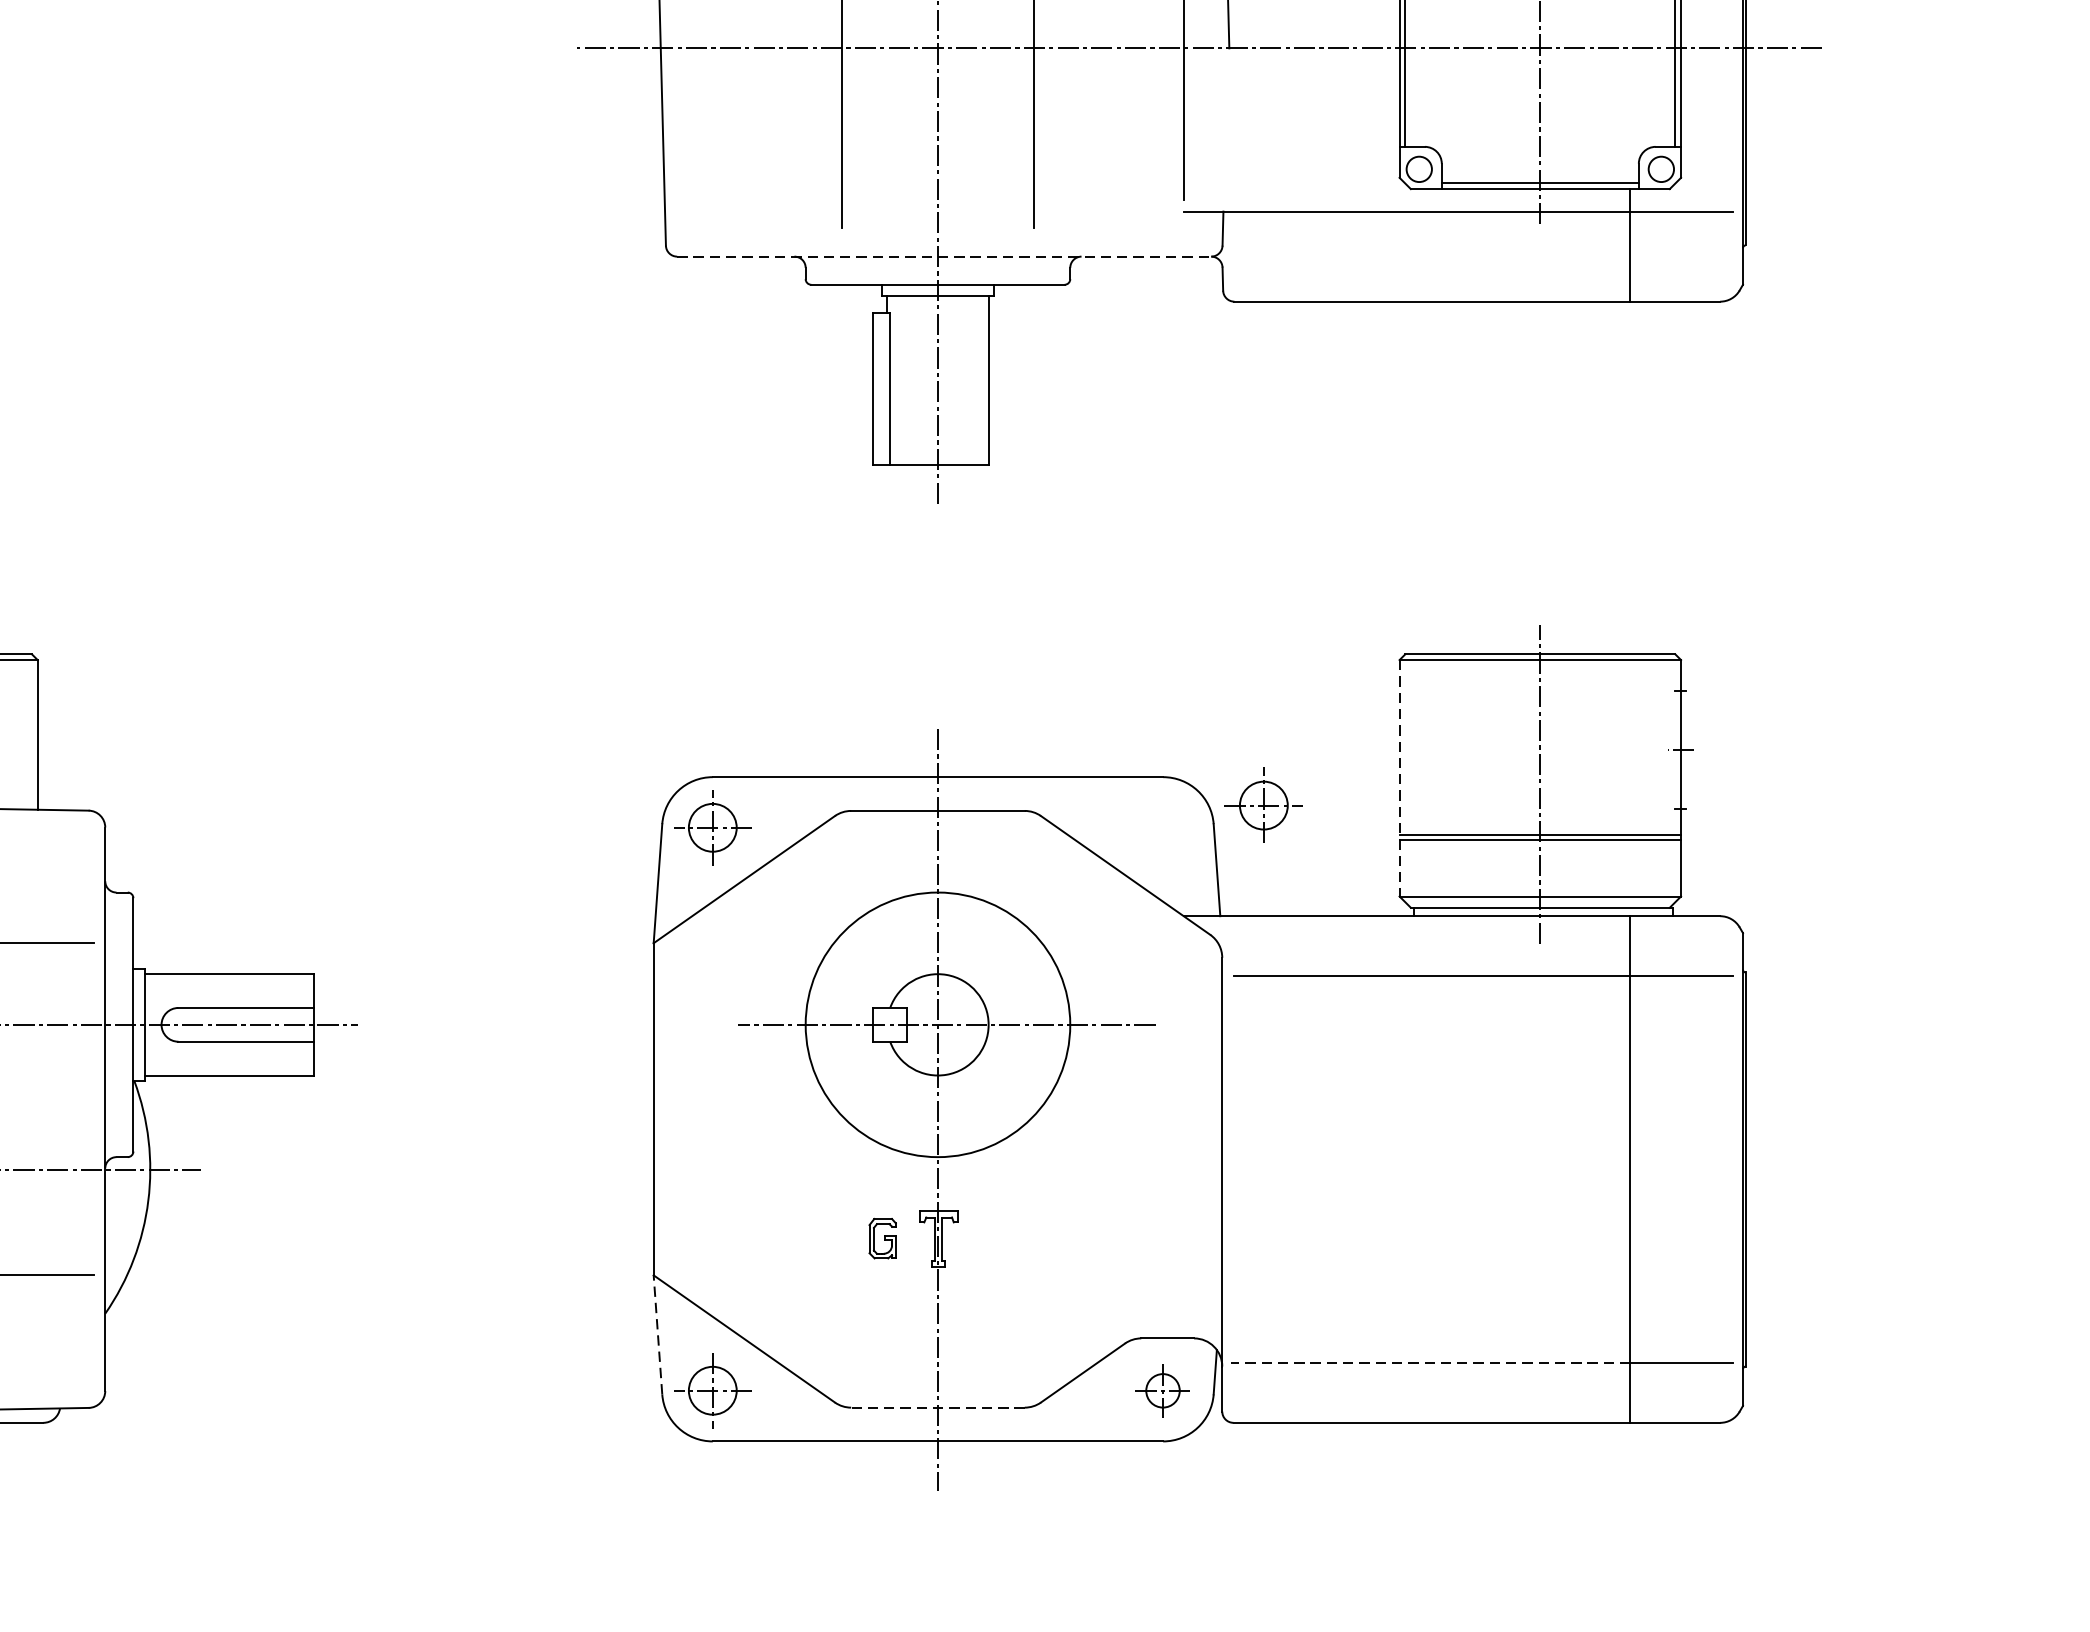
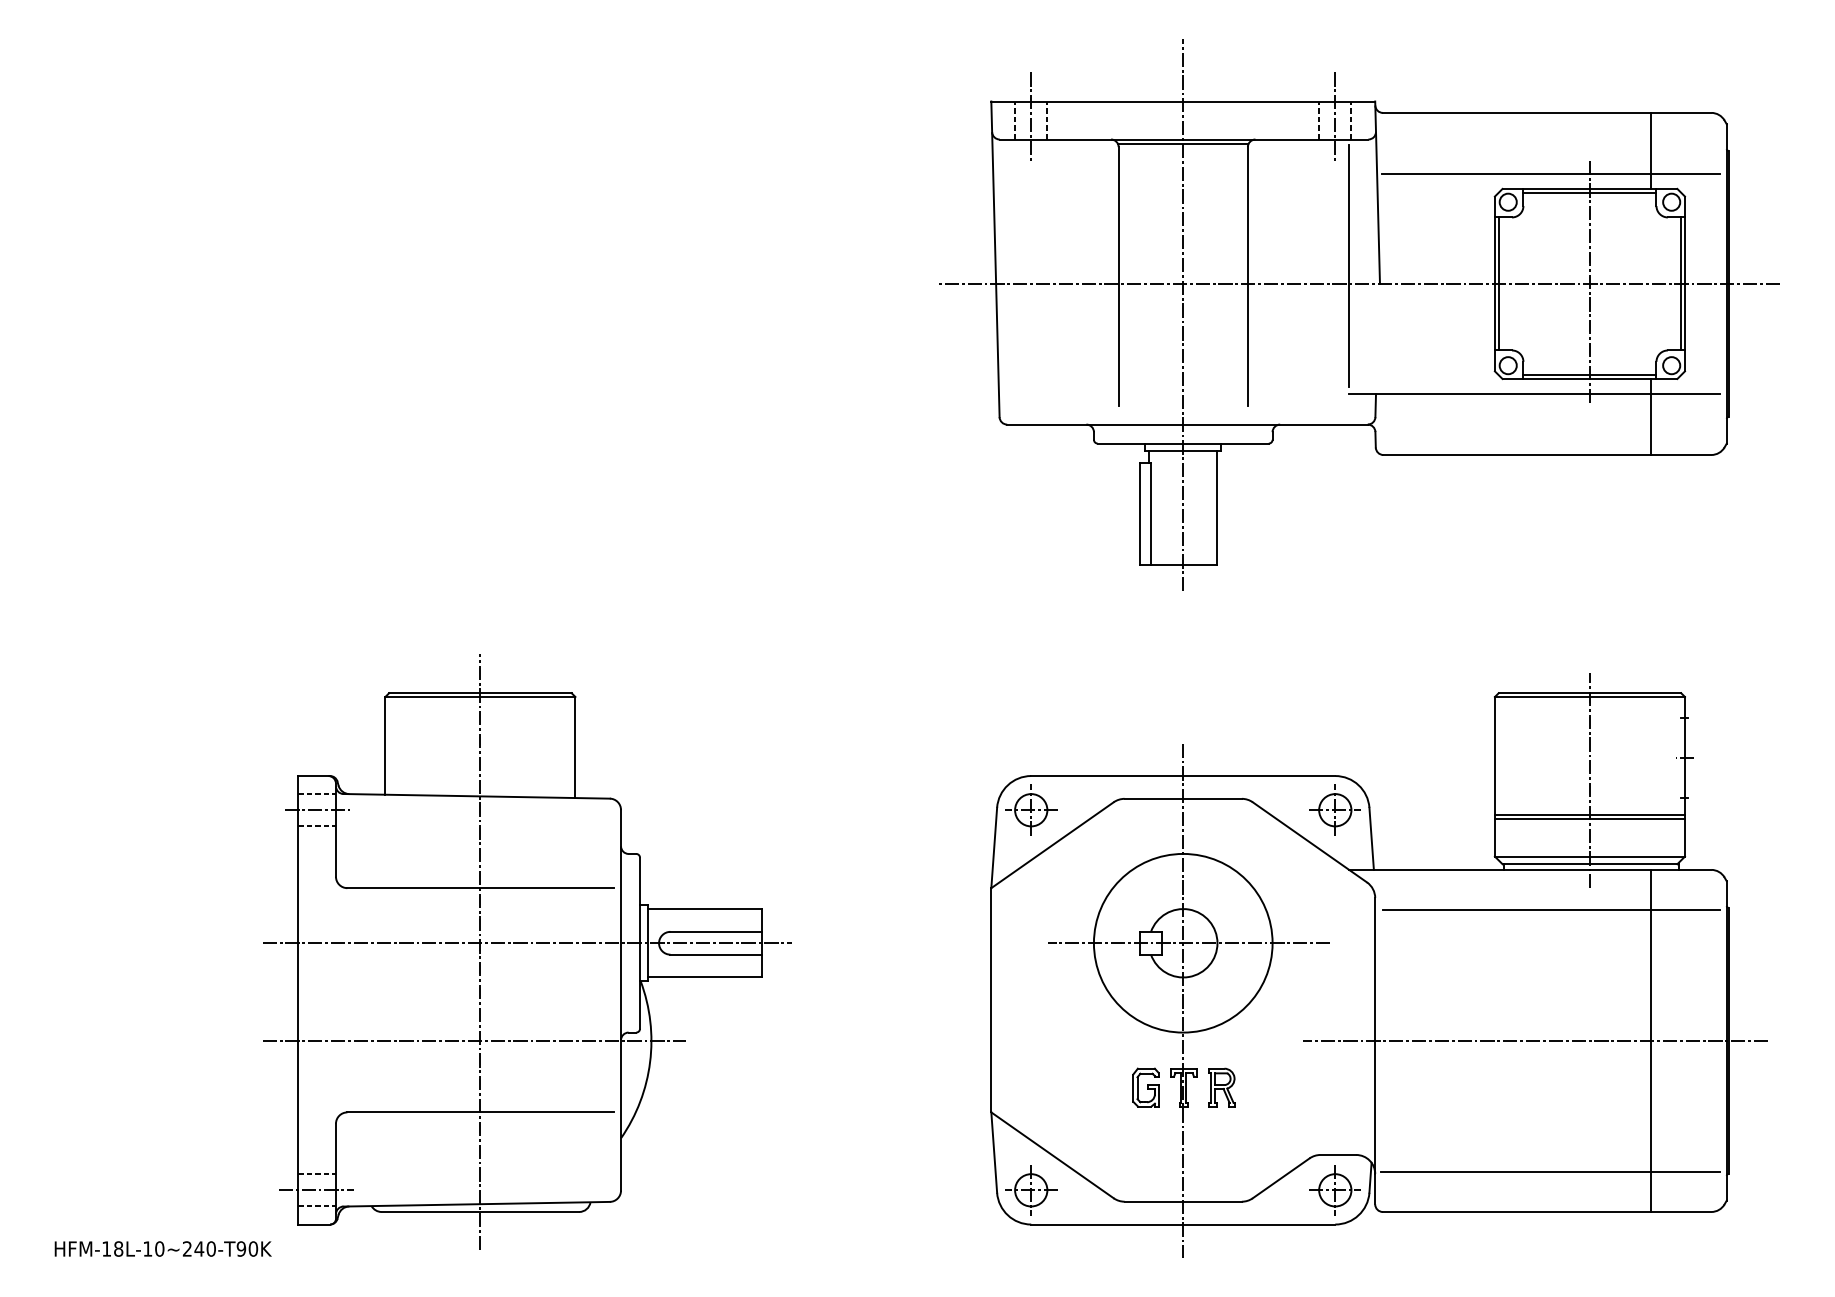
line: (945, 256) -> (1188, 424), dashed -> solid
line: (1398, 777) -> (1494, 776), dashed -> solid
part: (1262, 804) -> (1334, 809), moved
line: (1459, 1168) -> (1535, 1040), added
part: (882, 1238) -> (1145, 1087), size x1.43
part: (994, 1238) -> (1221, 1087), added
line: (658, 1334) -> (994, 1152), dashed -> solid
line: (1430, 1362) -> (1515, 1171), dashed -> solid
part: (1161, 1391) -> (1334, 1190), size x1.43
line: (938, 1407) -> (1183, 1201), dashed -> solid

